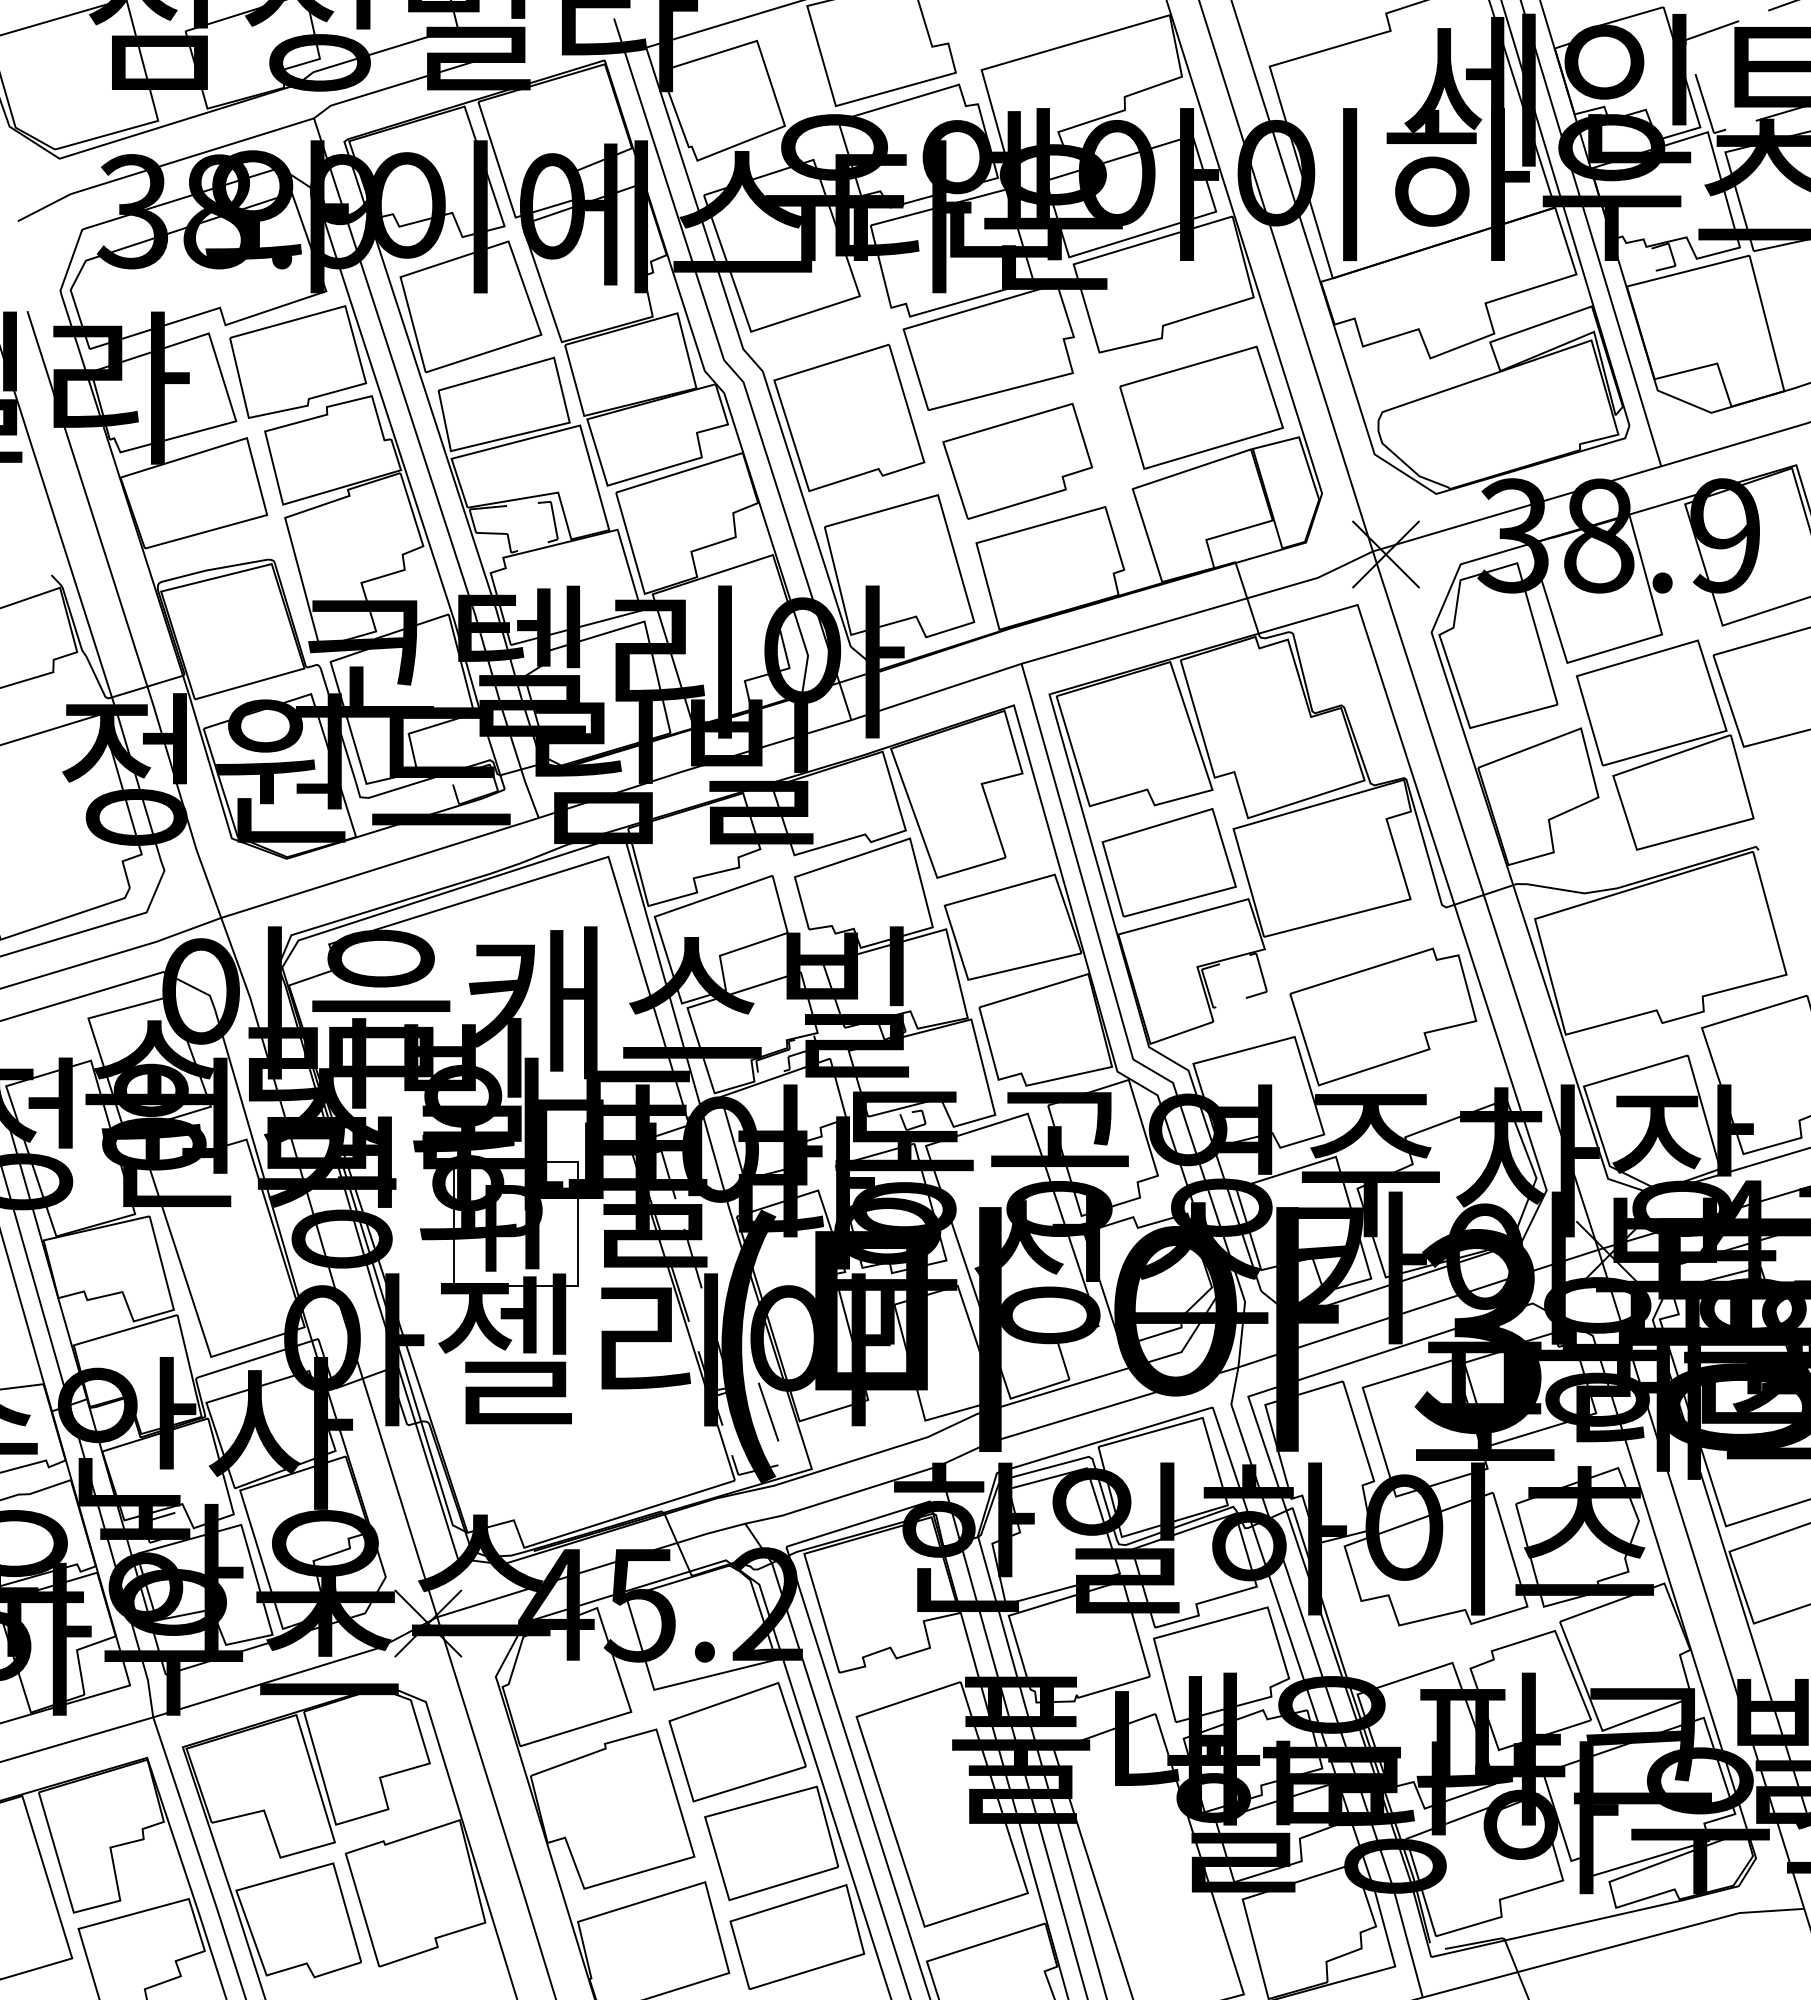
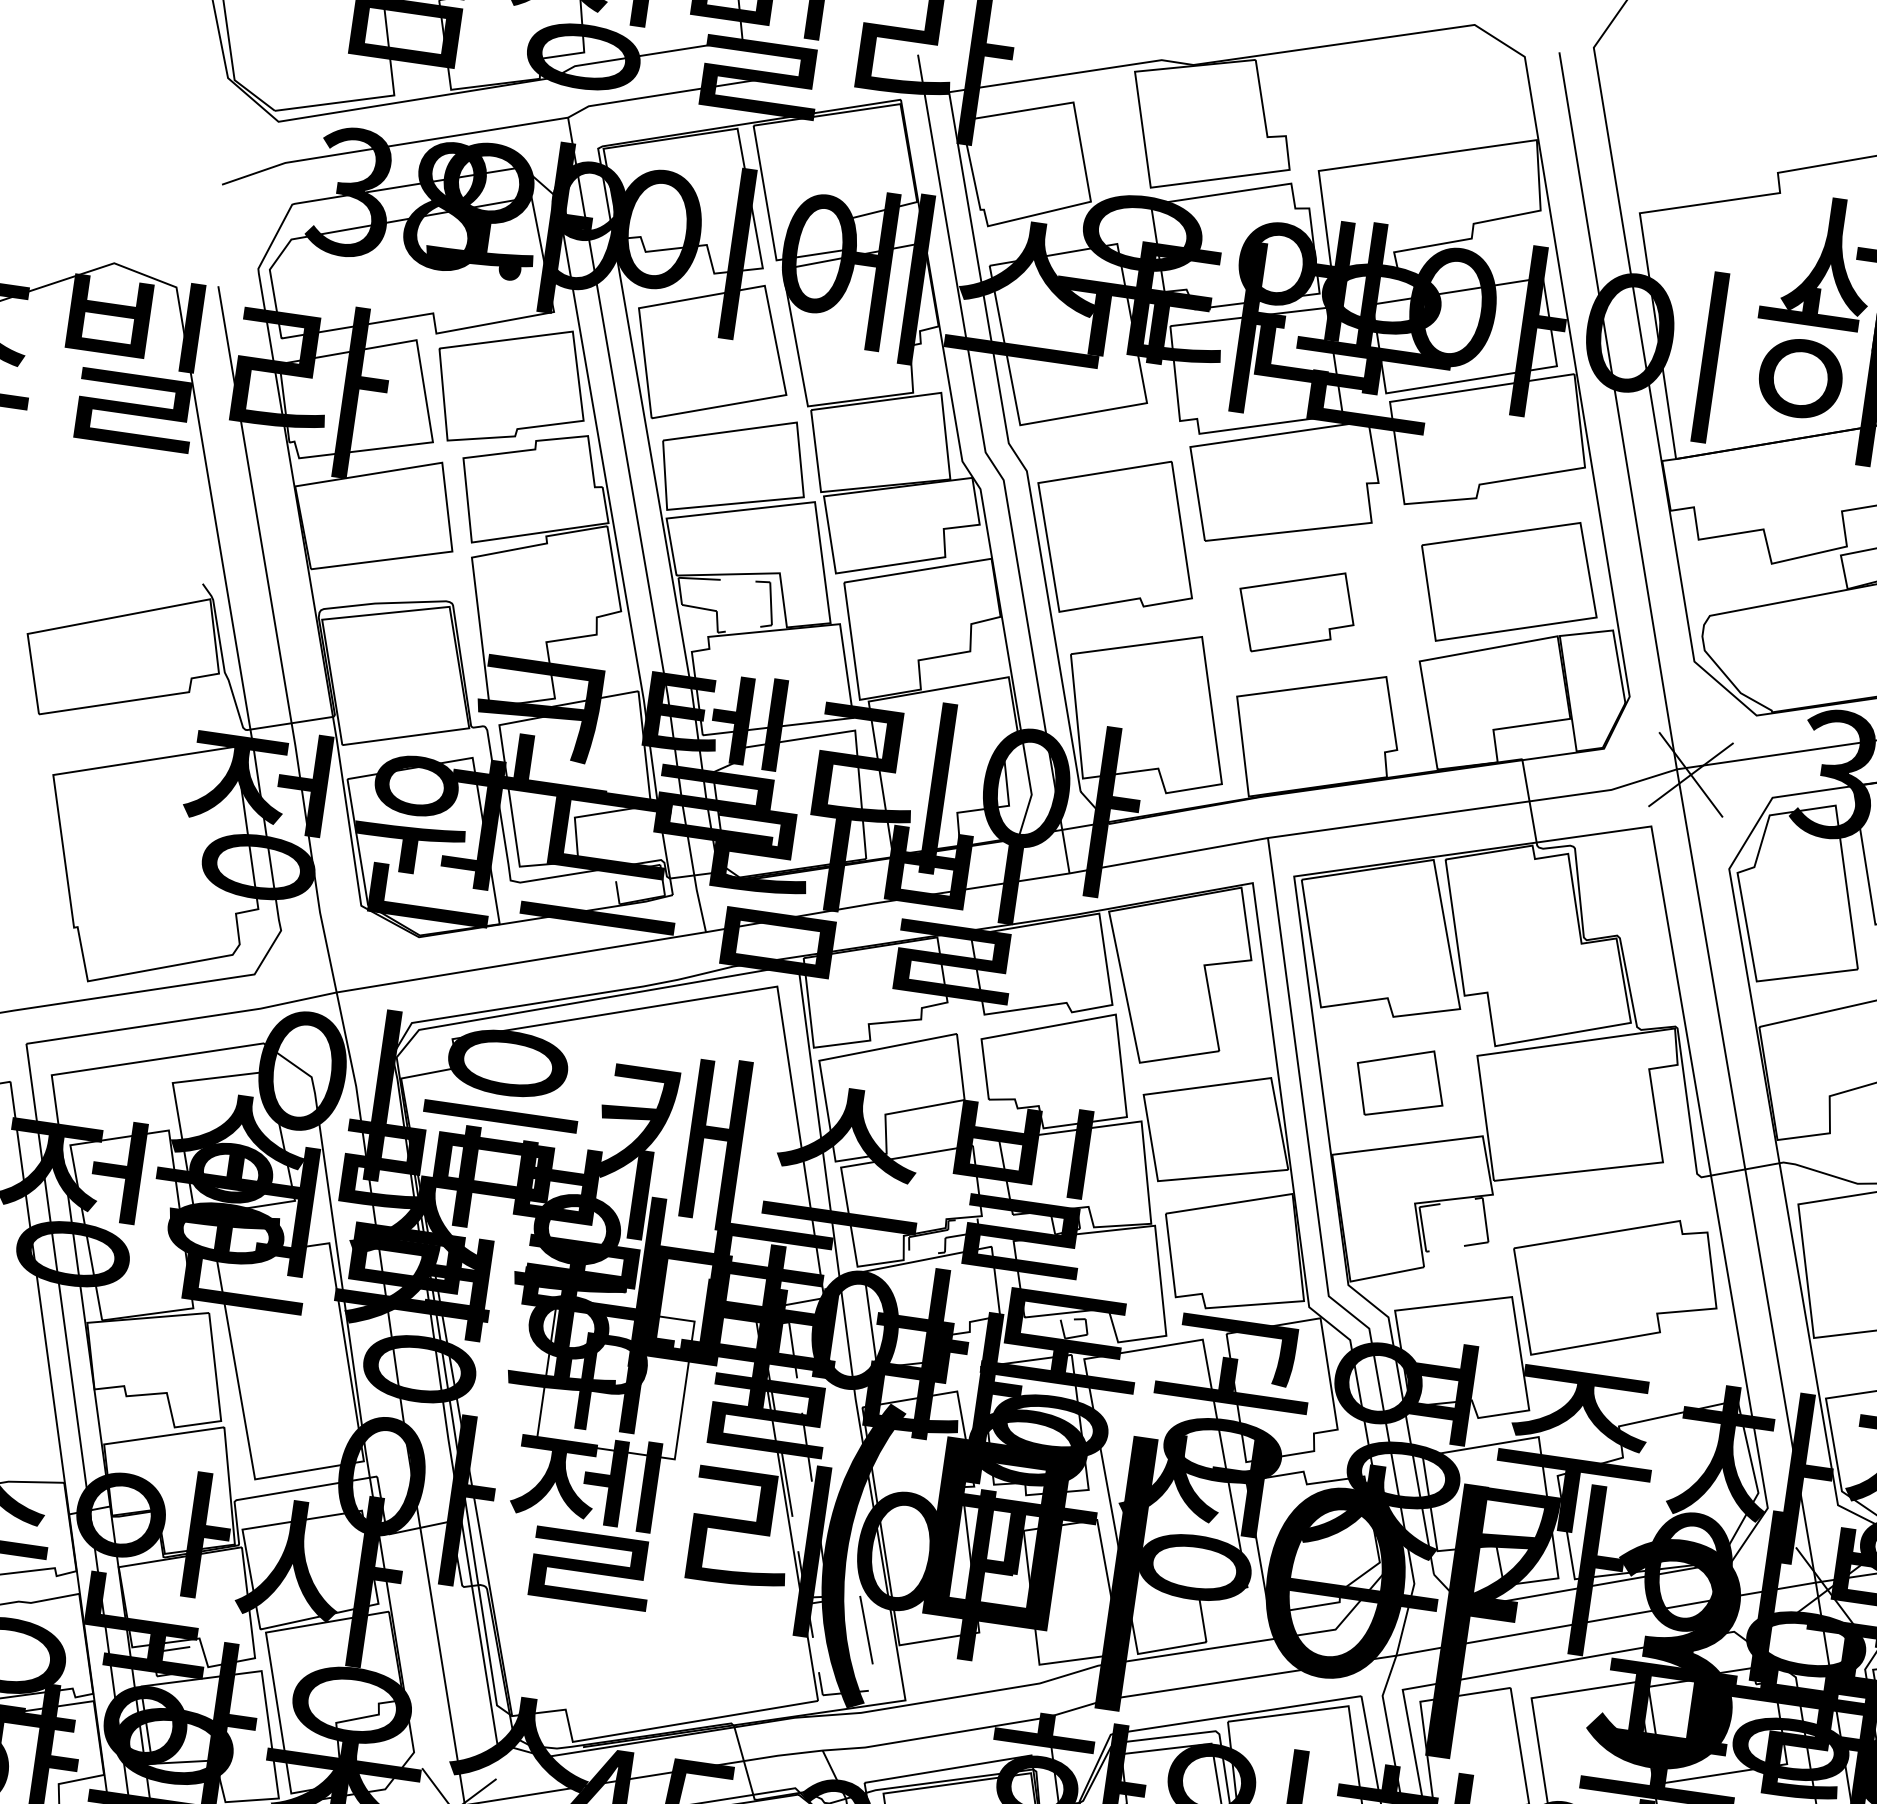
part: (1017, 460) -> (1296, 611), size x0.7
part: (1168, 862) -> (1399, 1082), size x0.6

